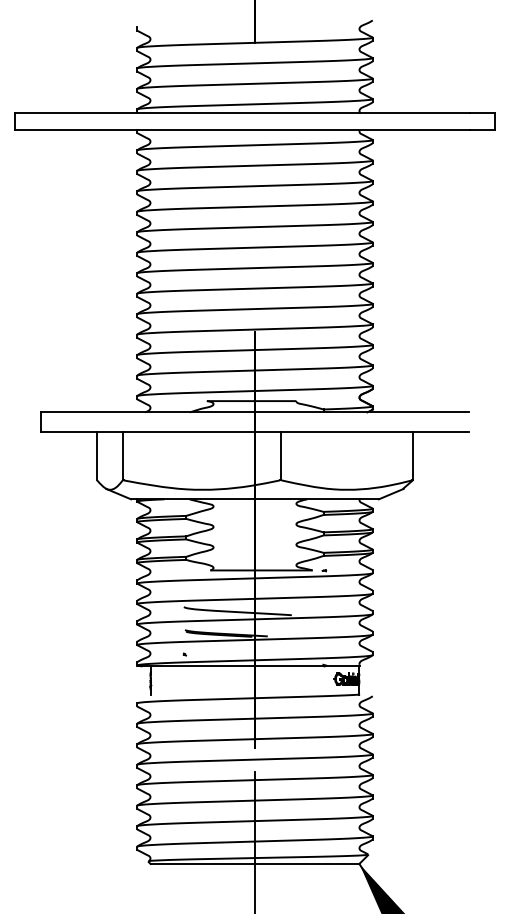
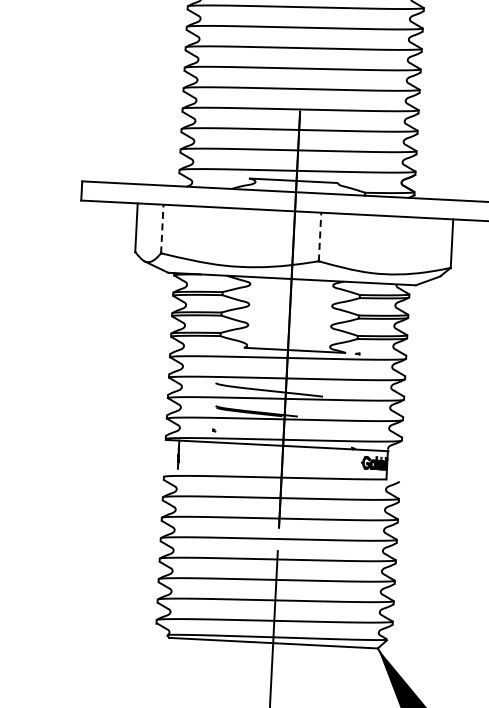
line: (122, 455) -> (161, 228), solid -> dashed
line: (280, 455) -> (319, 236), solid -> dashed

